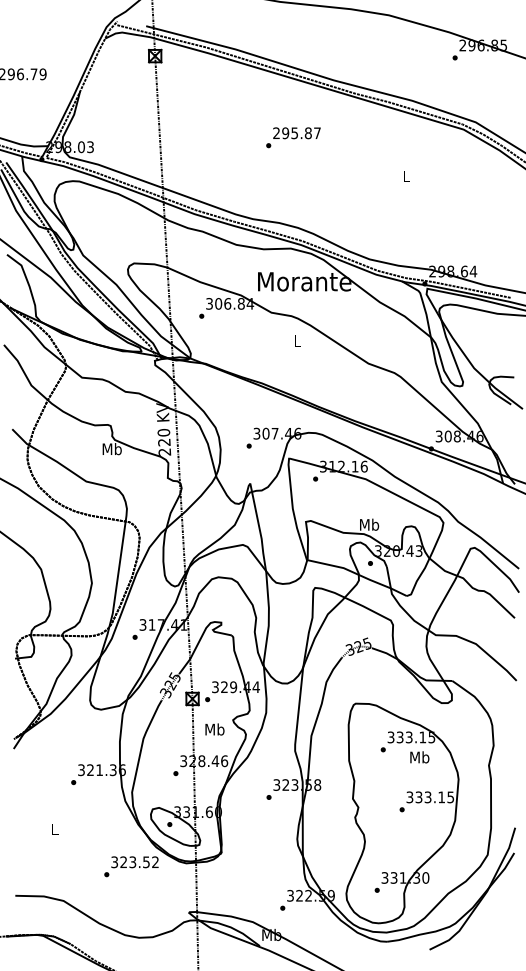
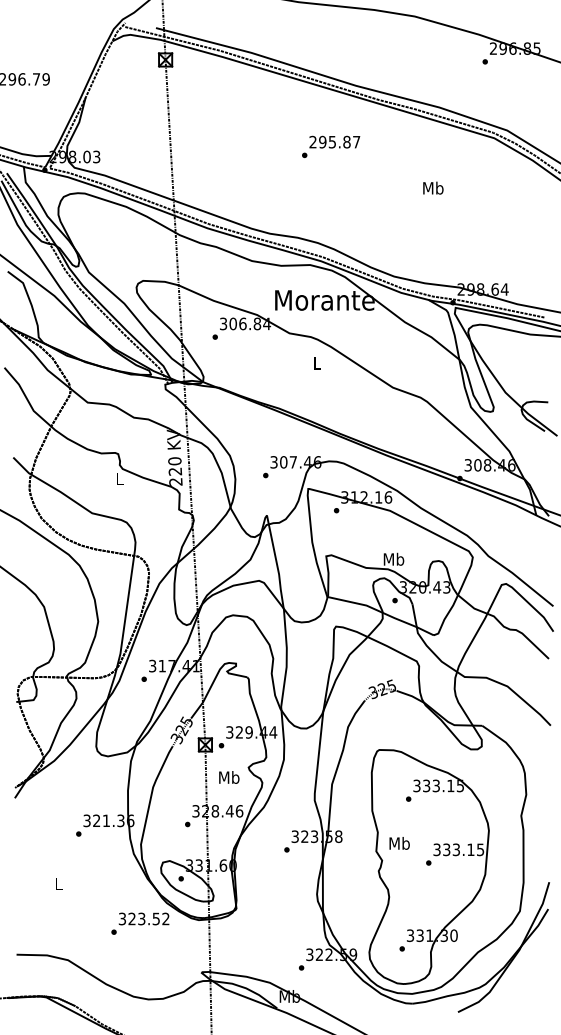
text: (293, 137) -> (331, 146), moved
text: (406, 176) -> (433, 188), L -> Mb
text: (111, 449) -> (119, 479), Mb -> L
text: (419, 757) -> (399, 843), moved

